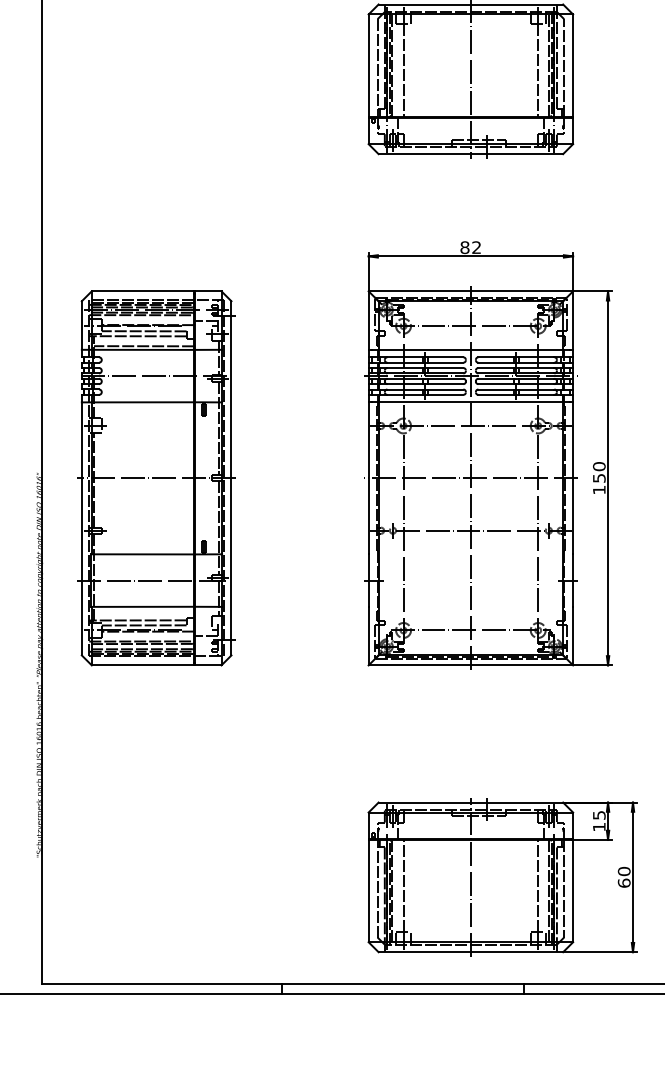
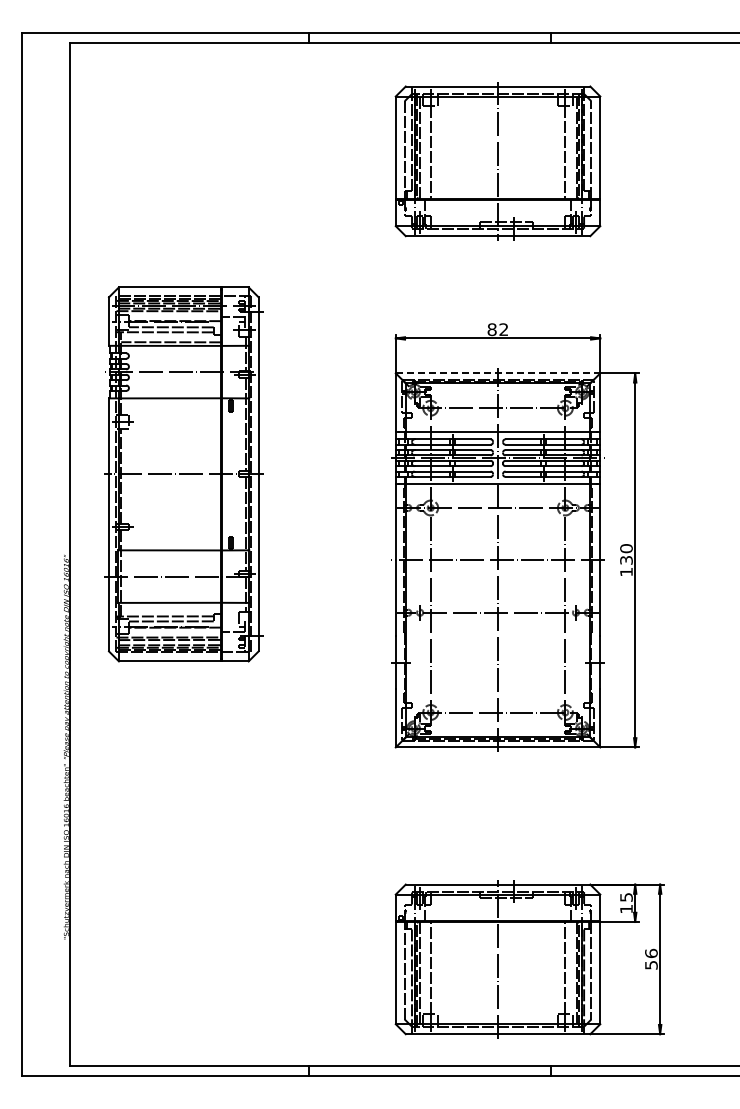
line: (471, 291) -> (498, 373), solid -> dashed
part: (156, 478) -> (183, 474), moved
text: (598, 478) -> (625, 560), 150 -> 130
text: (624, 876) -> (651, 958), 60 -> 56

